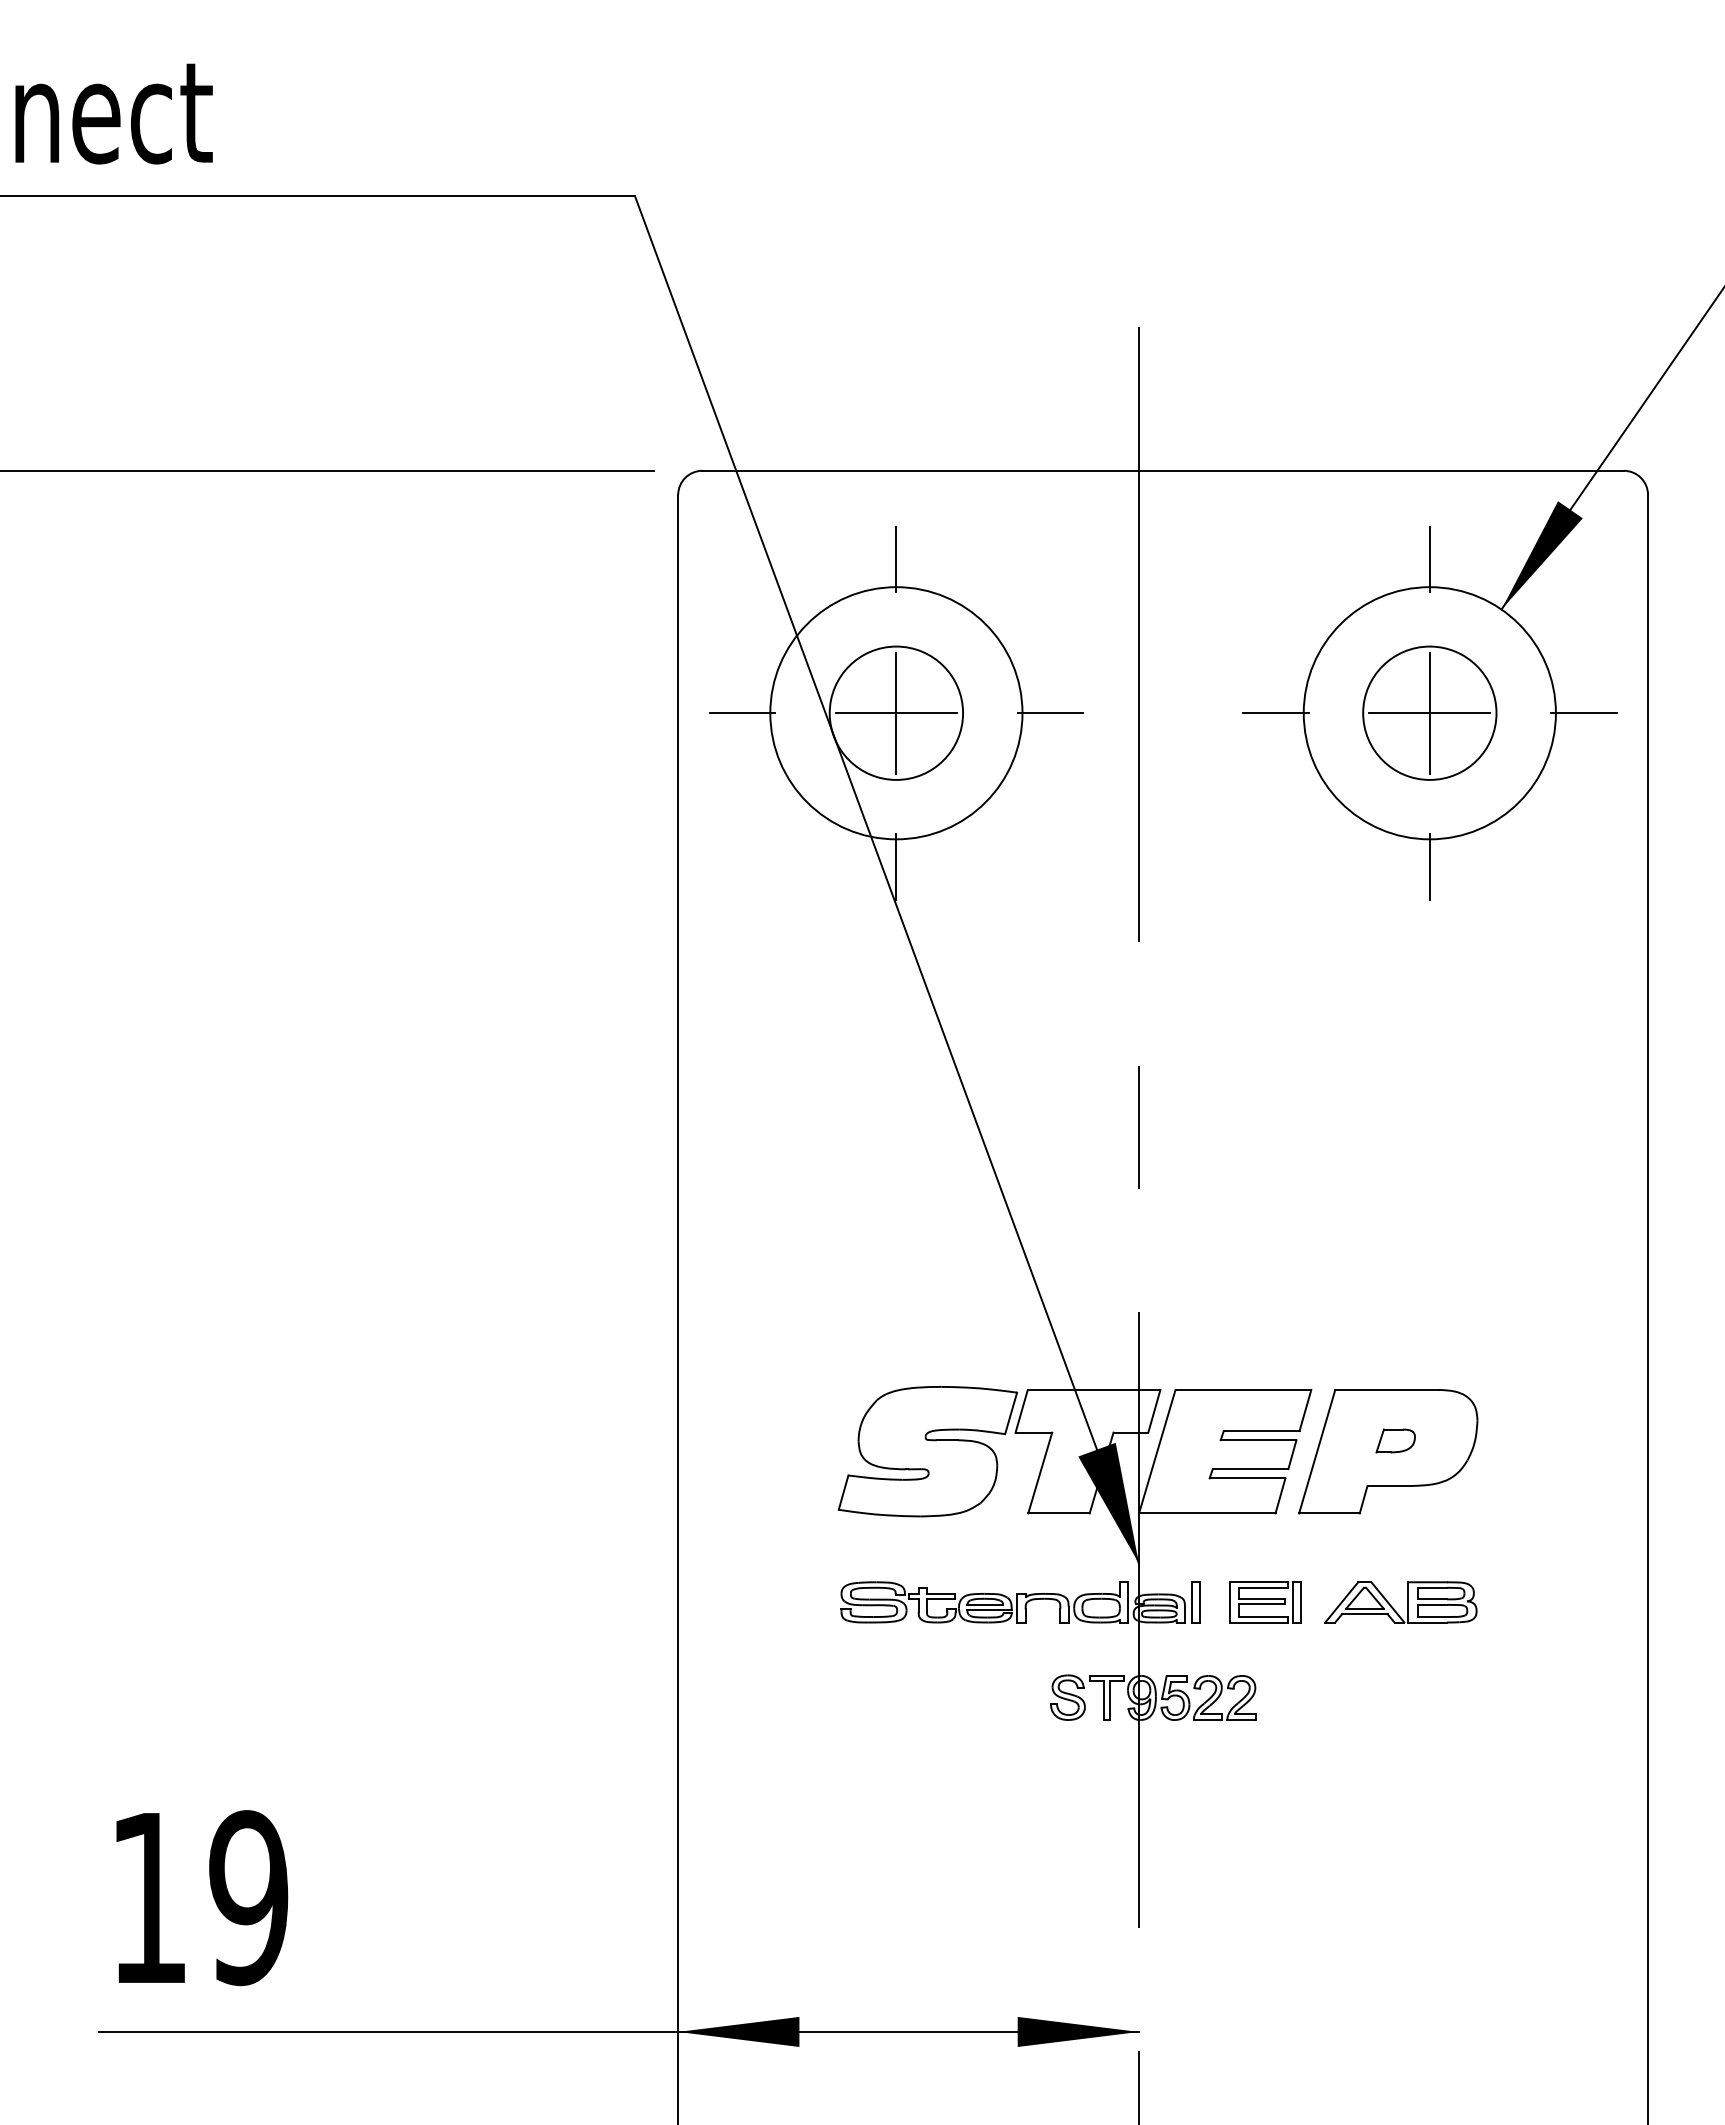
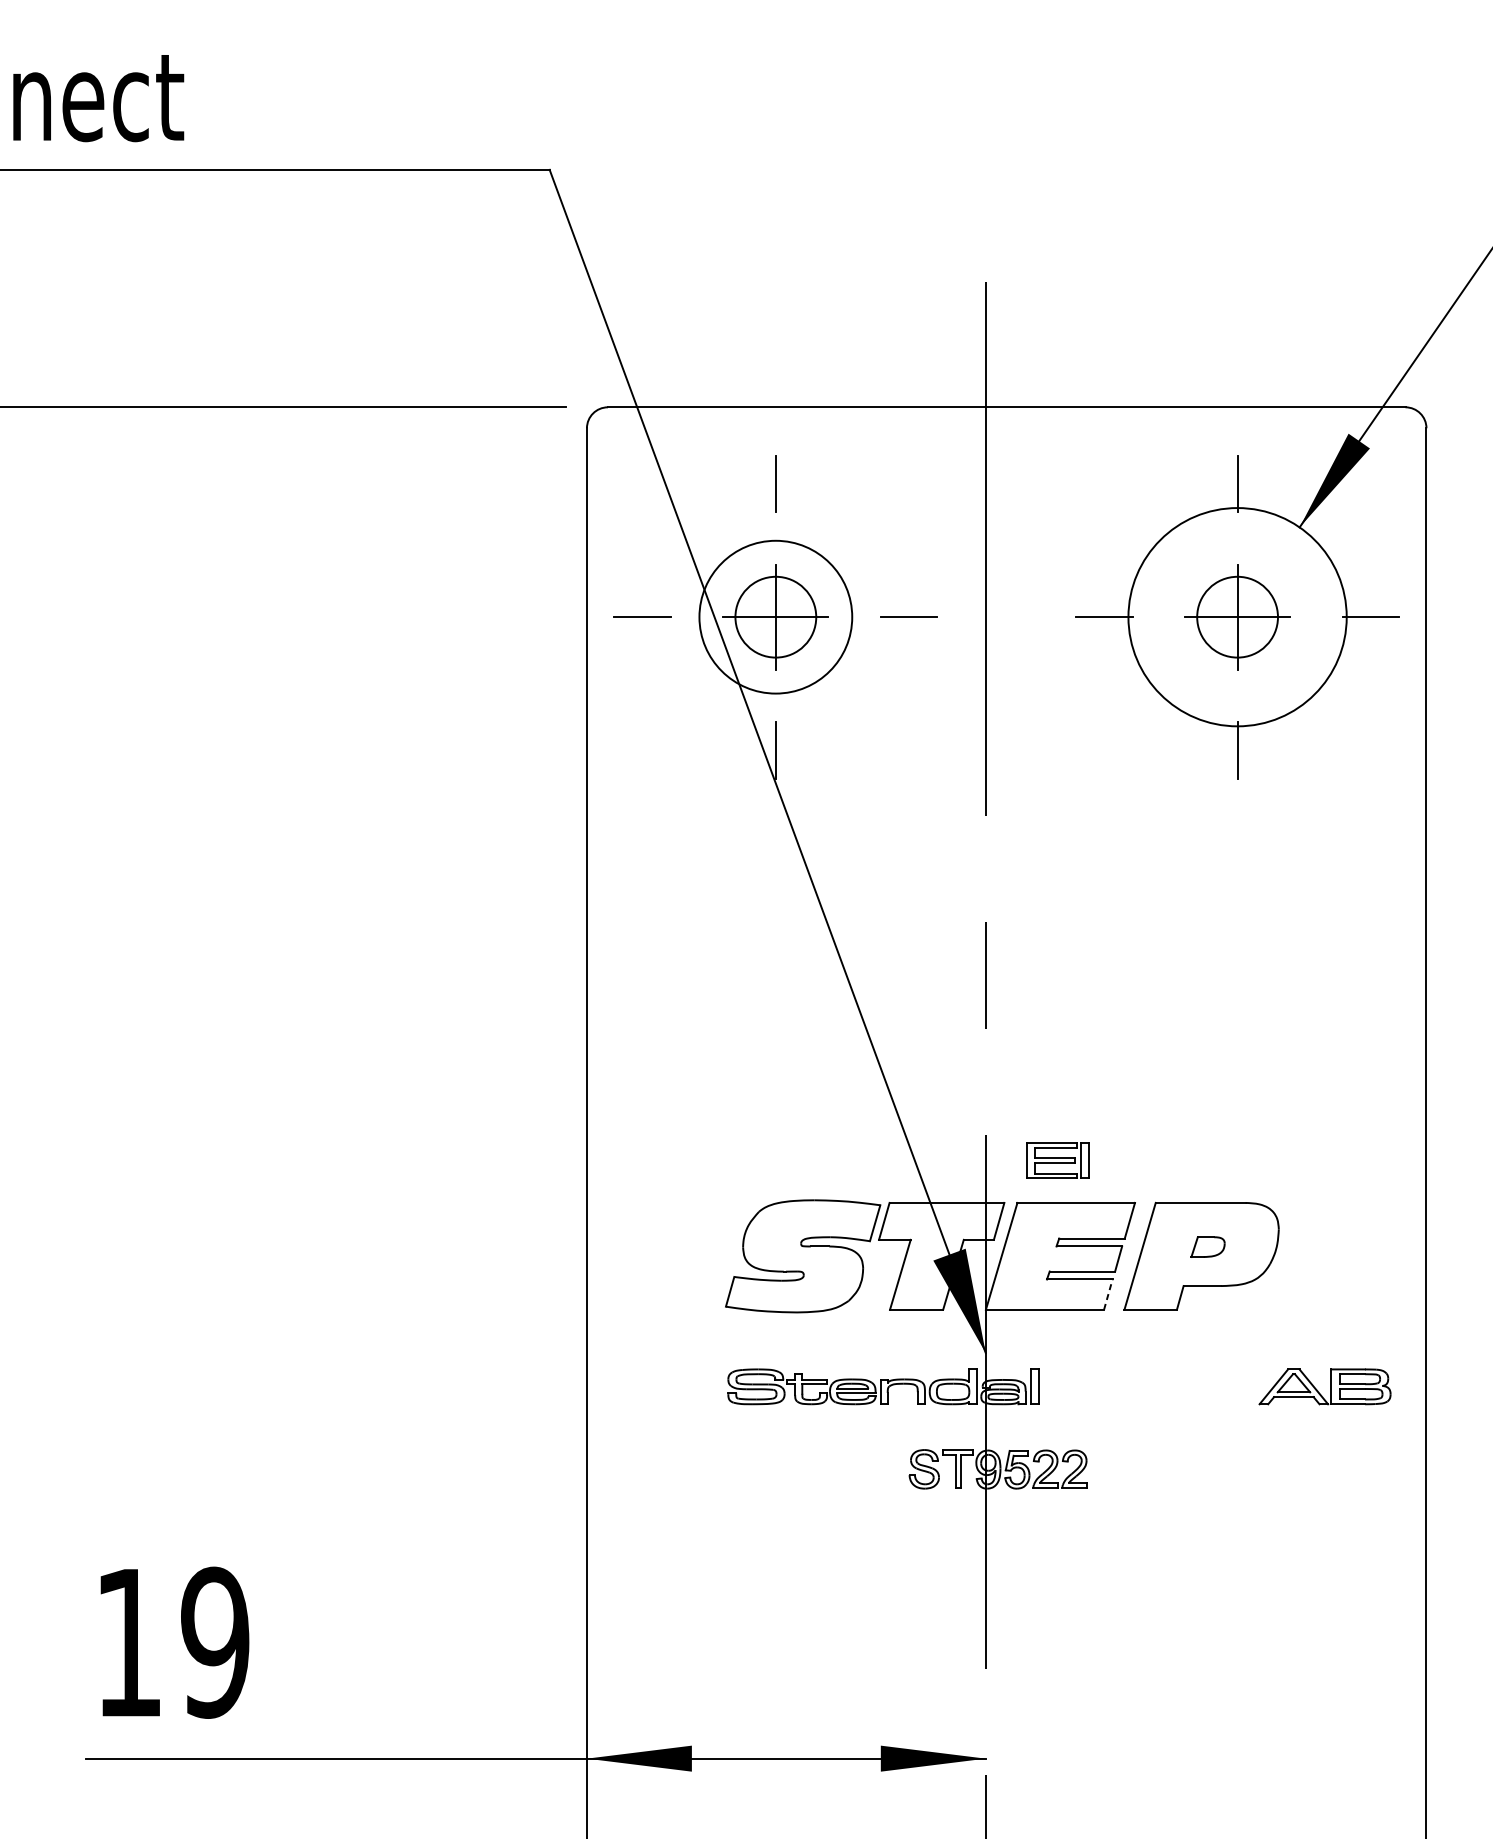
circle: (896, 712) -> (775, 616), size x0.7
circle: (1429, 712) -> (1237, 616), size x0.7
circle: (896, 713) -> (775, 617), size x0.7
line: (1280, 1495) -> (1108, 1294), solid -> dashed
part: (1265, 1602) -> (1058, 1161), moved
part: (1407, 1602) -> (1330, 1386), moved

